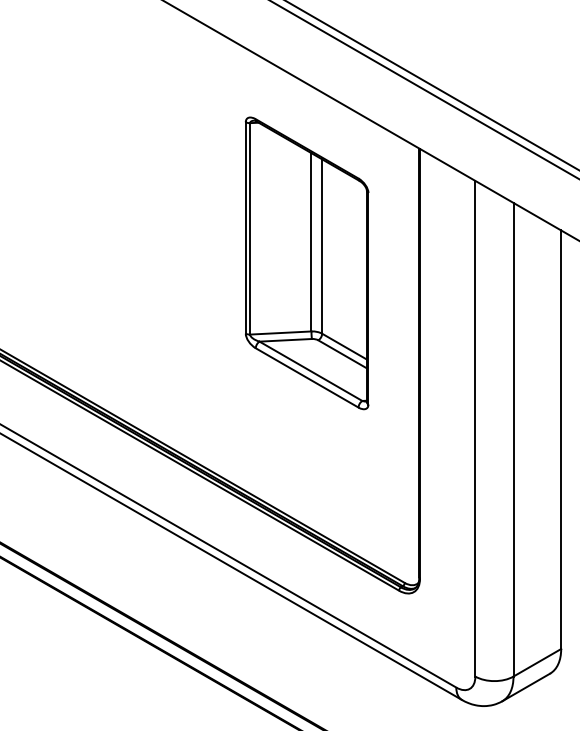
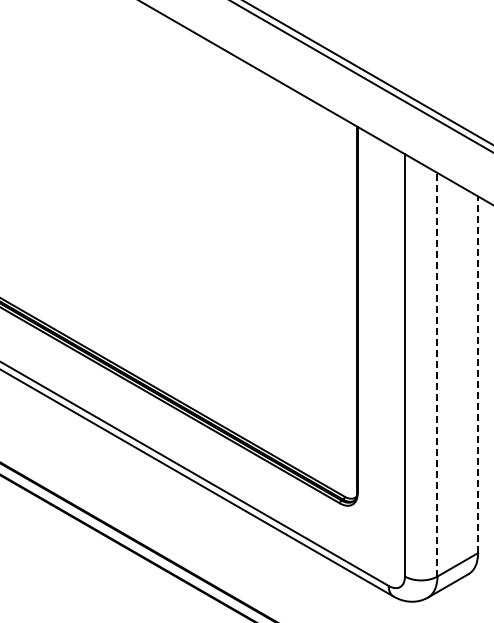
part: (307, 263) -> (261, 224), removed
line: (513, 439) -> (437, 374), solid -> dashed
line: (561, 439) -> (478, 374), solid -> dashed

